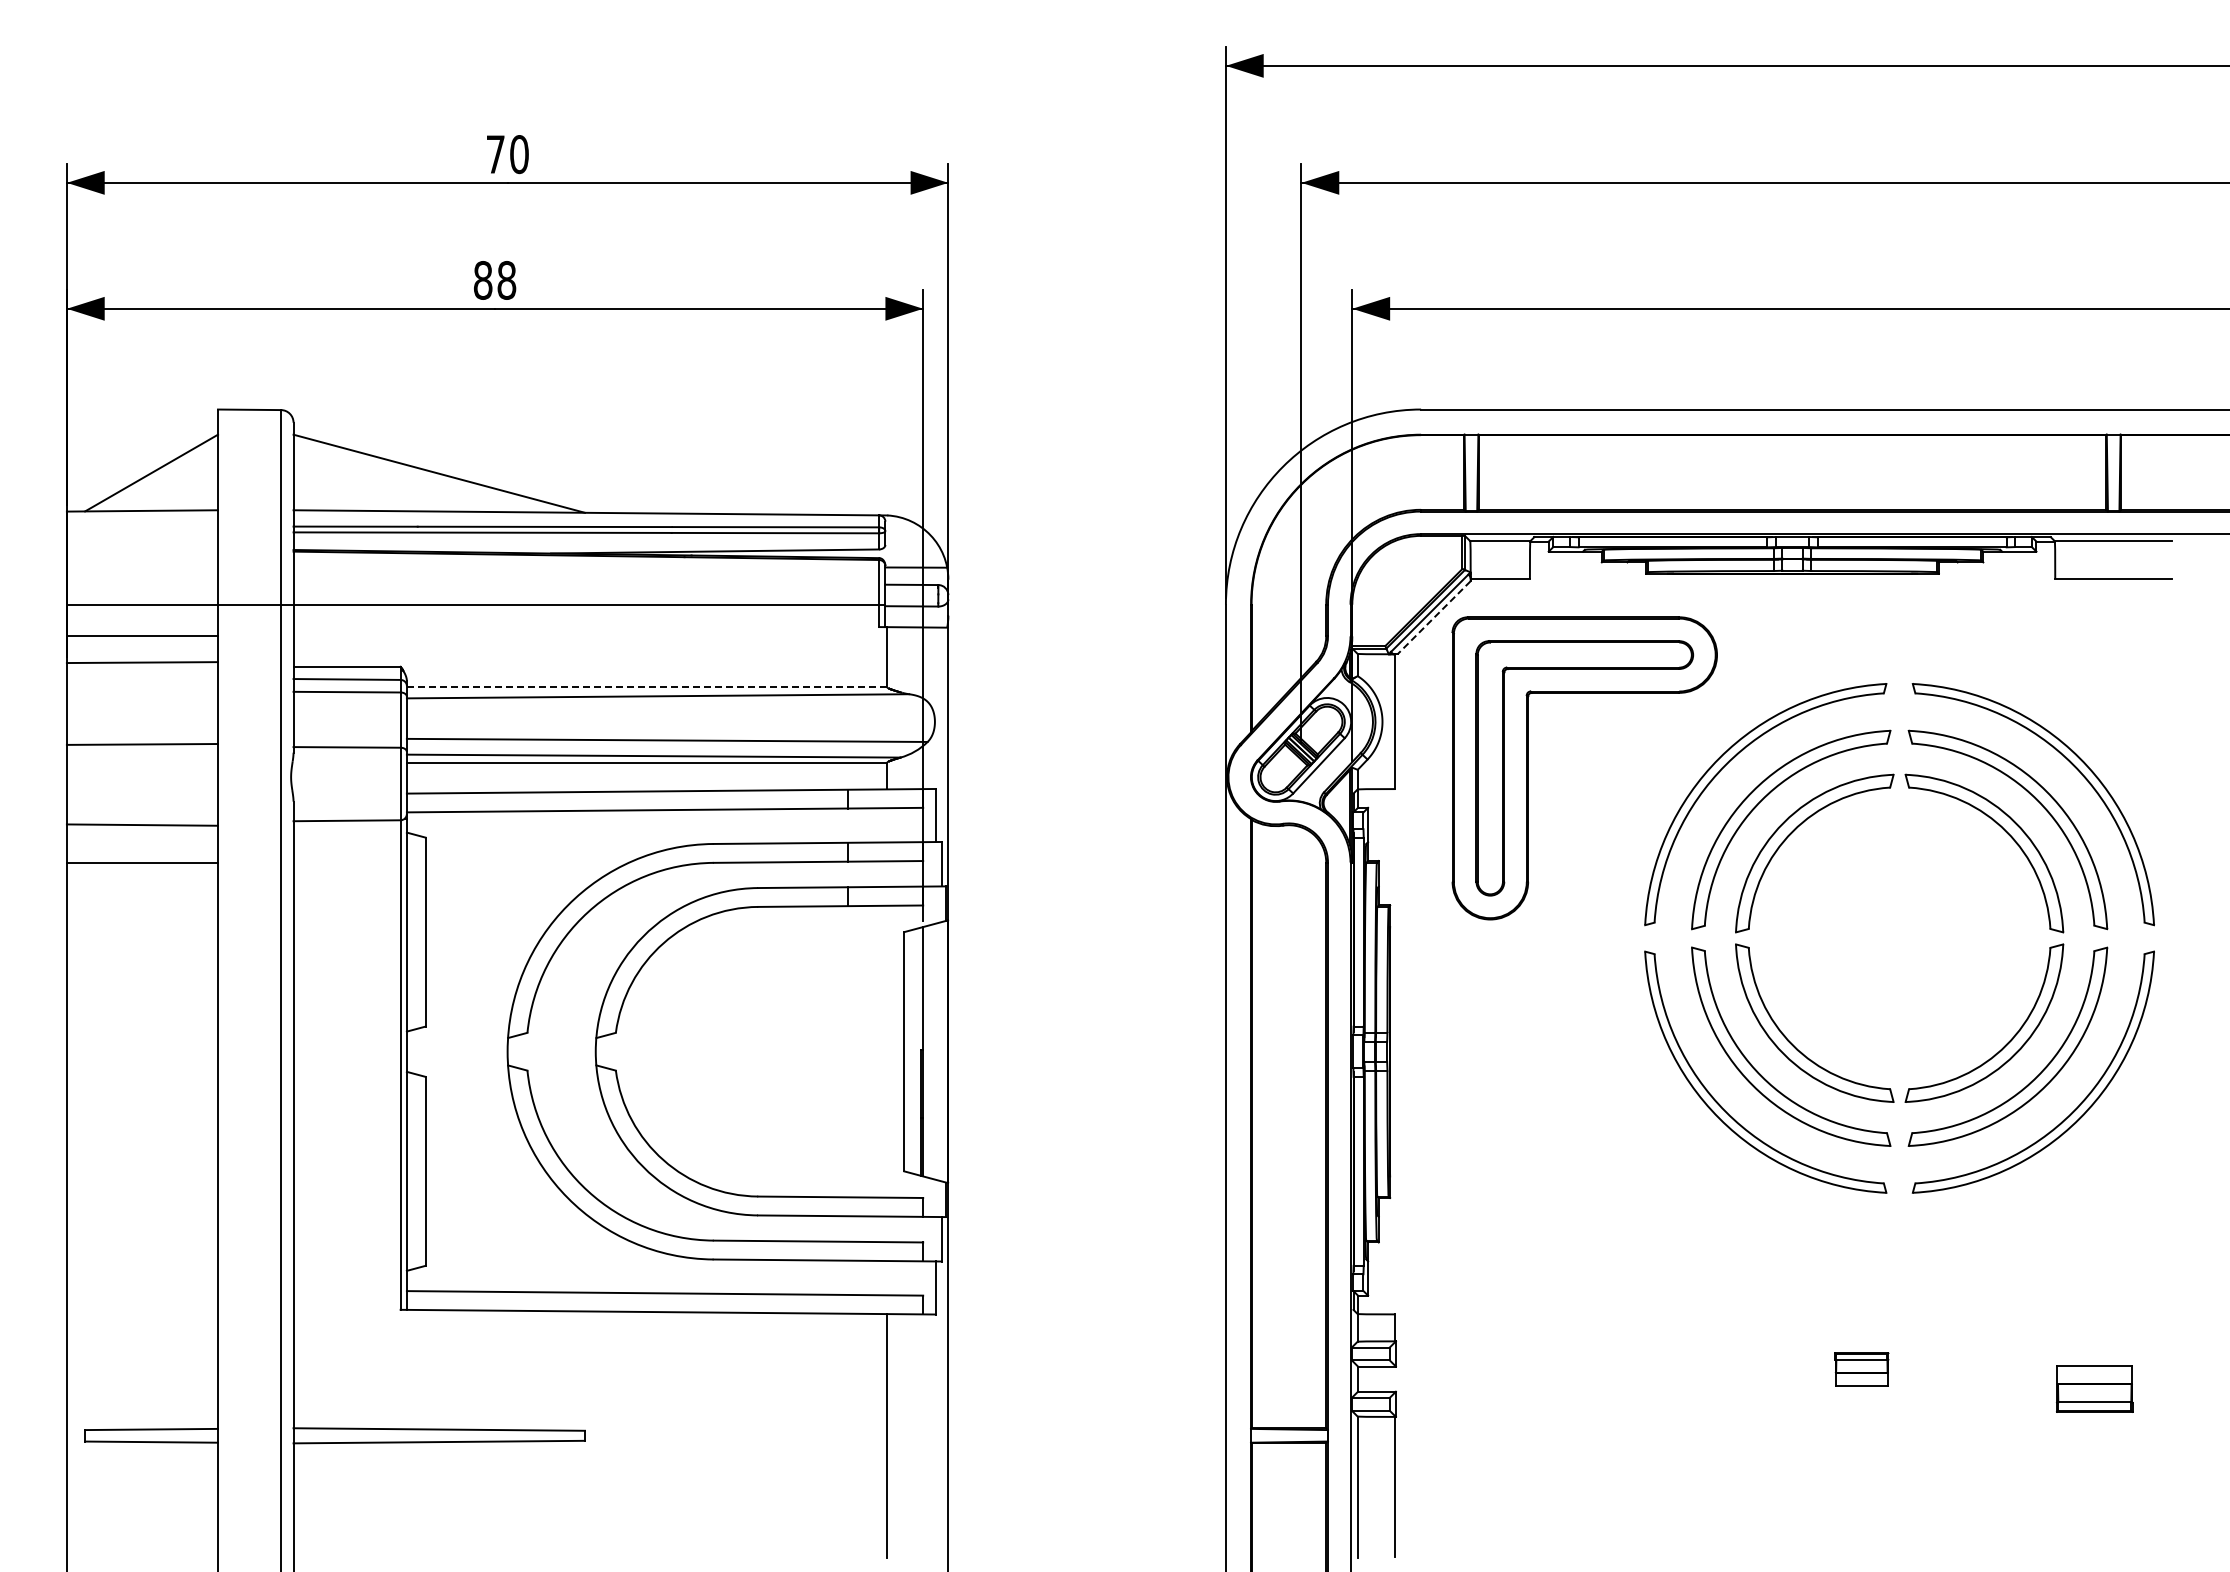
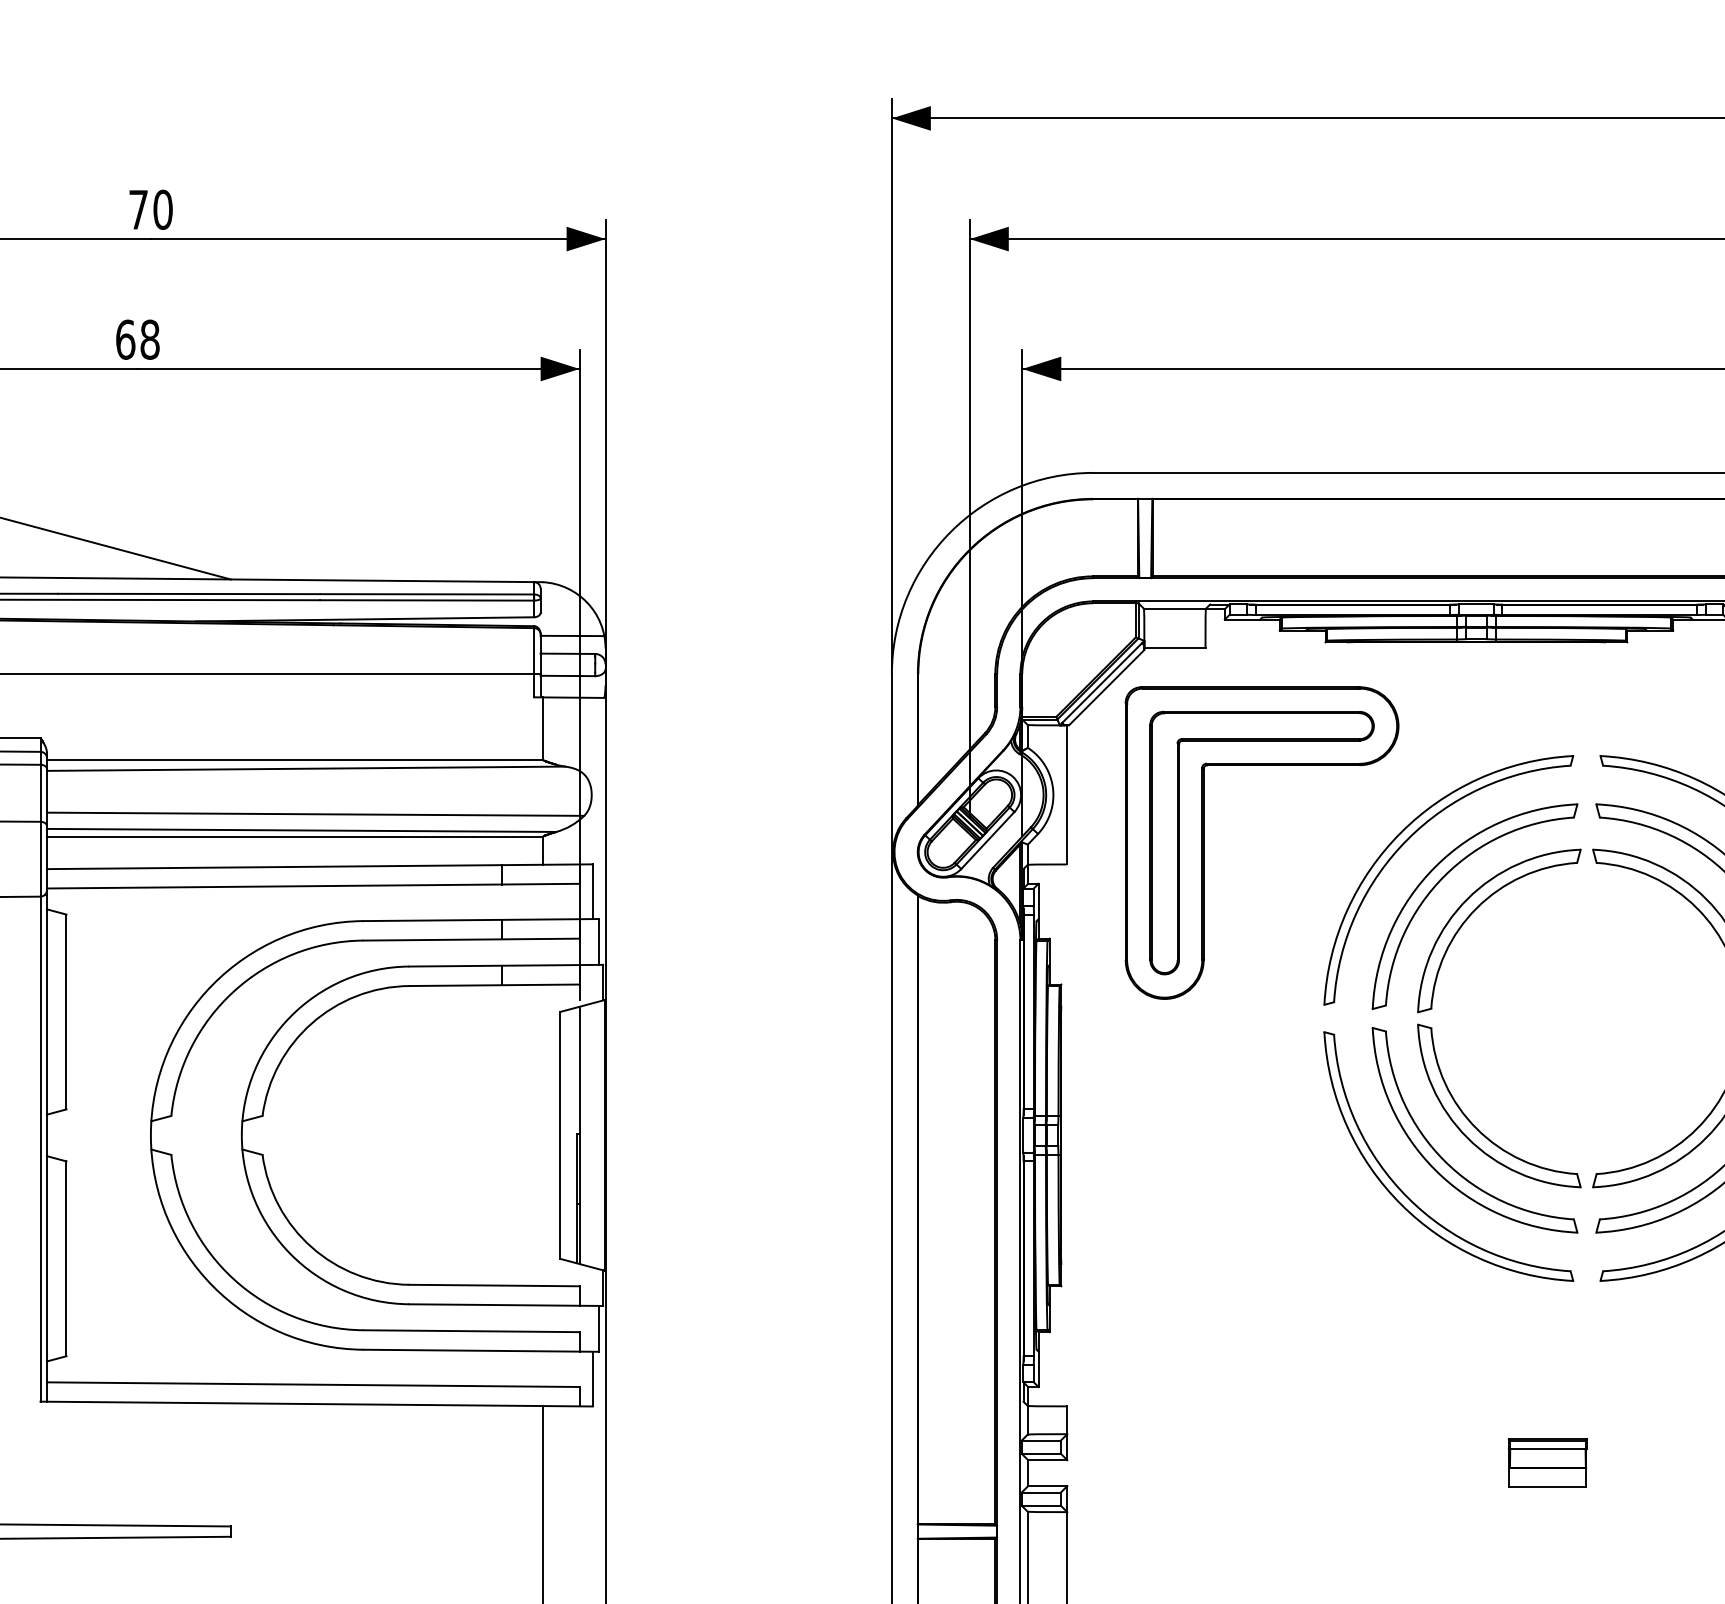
text: (482, 280) -> (124, 339), 88 -> 68
line: (1434, 617) -> (1107, 687), dashed -> solid
line: (647, 687) -> (295, 759), dashed -> solid
part: (1861, 1369) -> (1547, 1463), size x1.43

